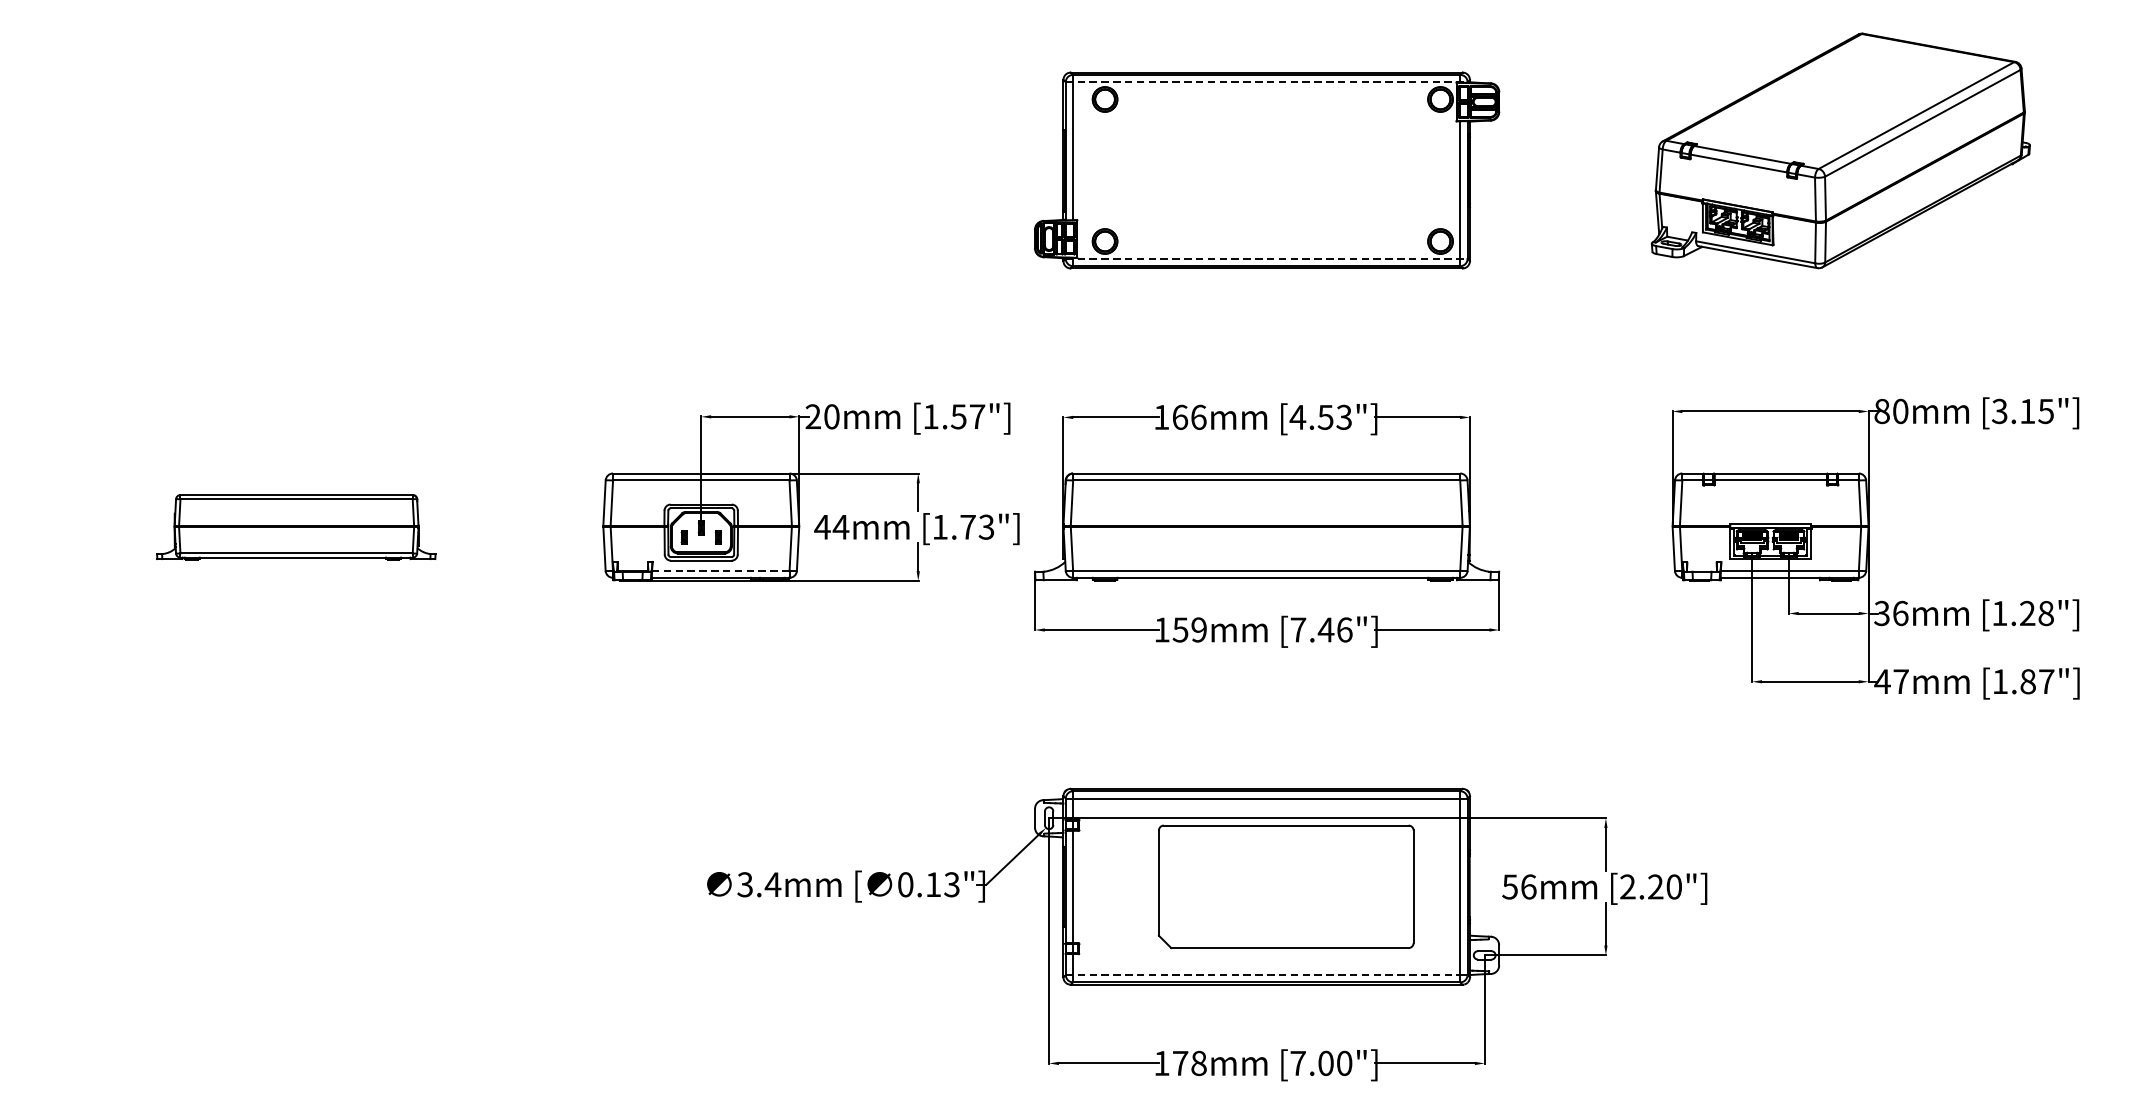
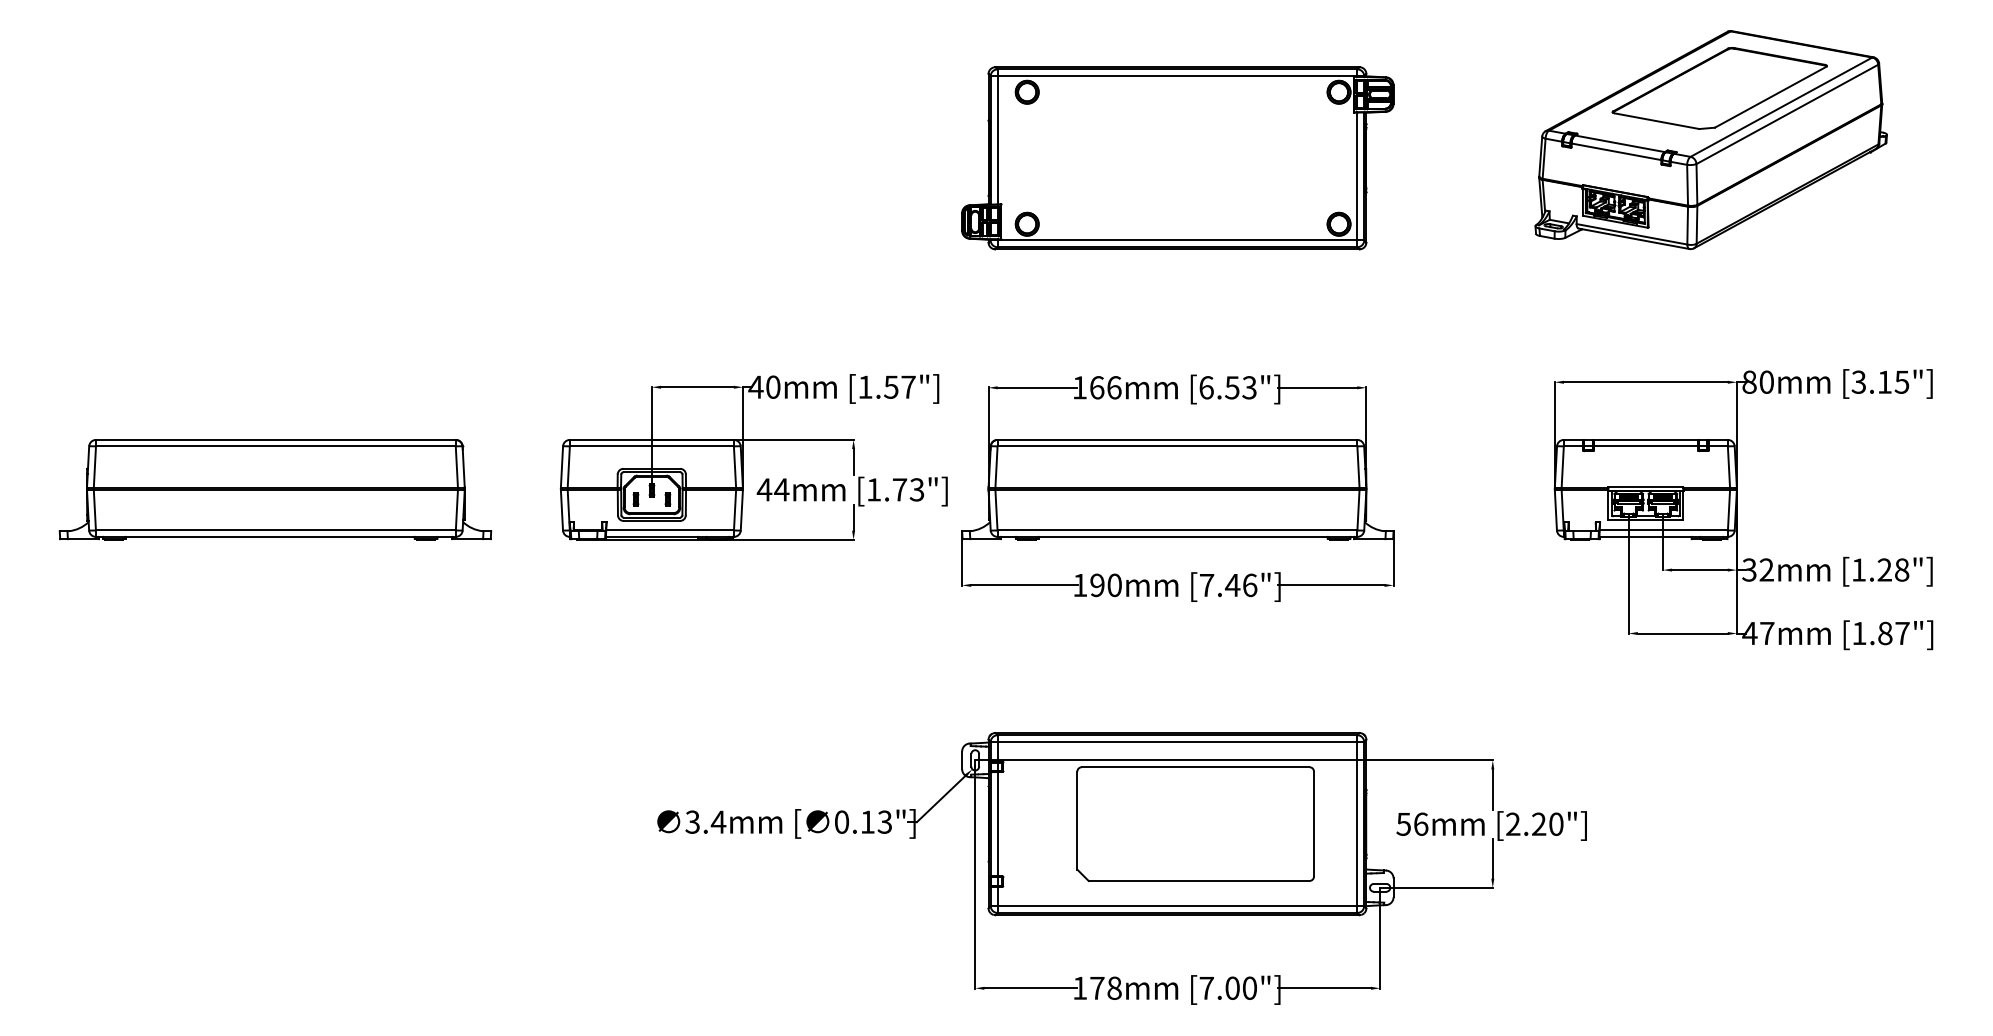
line: (1266, 82) -> (1177, 76), dashed -> solid
part: (1849, 95) -> (1719, 88), added
line: (1266, 258) -> (1177, 240), dashed -> solid
text: (812, 416) -> (755, 386), 20mm -> 40mm
text: (1297, 417) -> (1206, 387), [4.53"] -> [6.53"]
part: (296, 526) -> (275, 489), size x1.67
line: (721, 570) -> (670, 530), dashed -> solid
text: (1900, 612) -> (1766, 569), 36mm -> 32mm
text: (1189, 630) -> (1105, 585), 159mm -> 190mm
line: (1263, 975) -> (1174, 906), dashed -> solid

